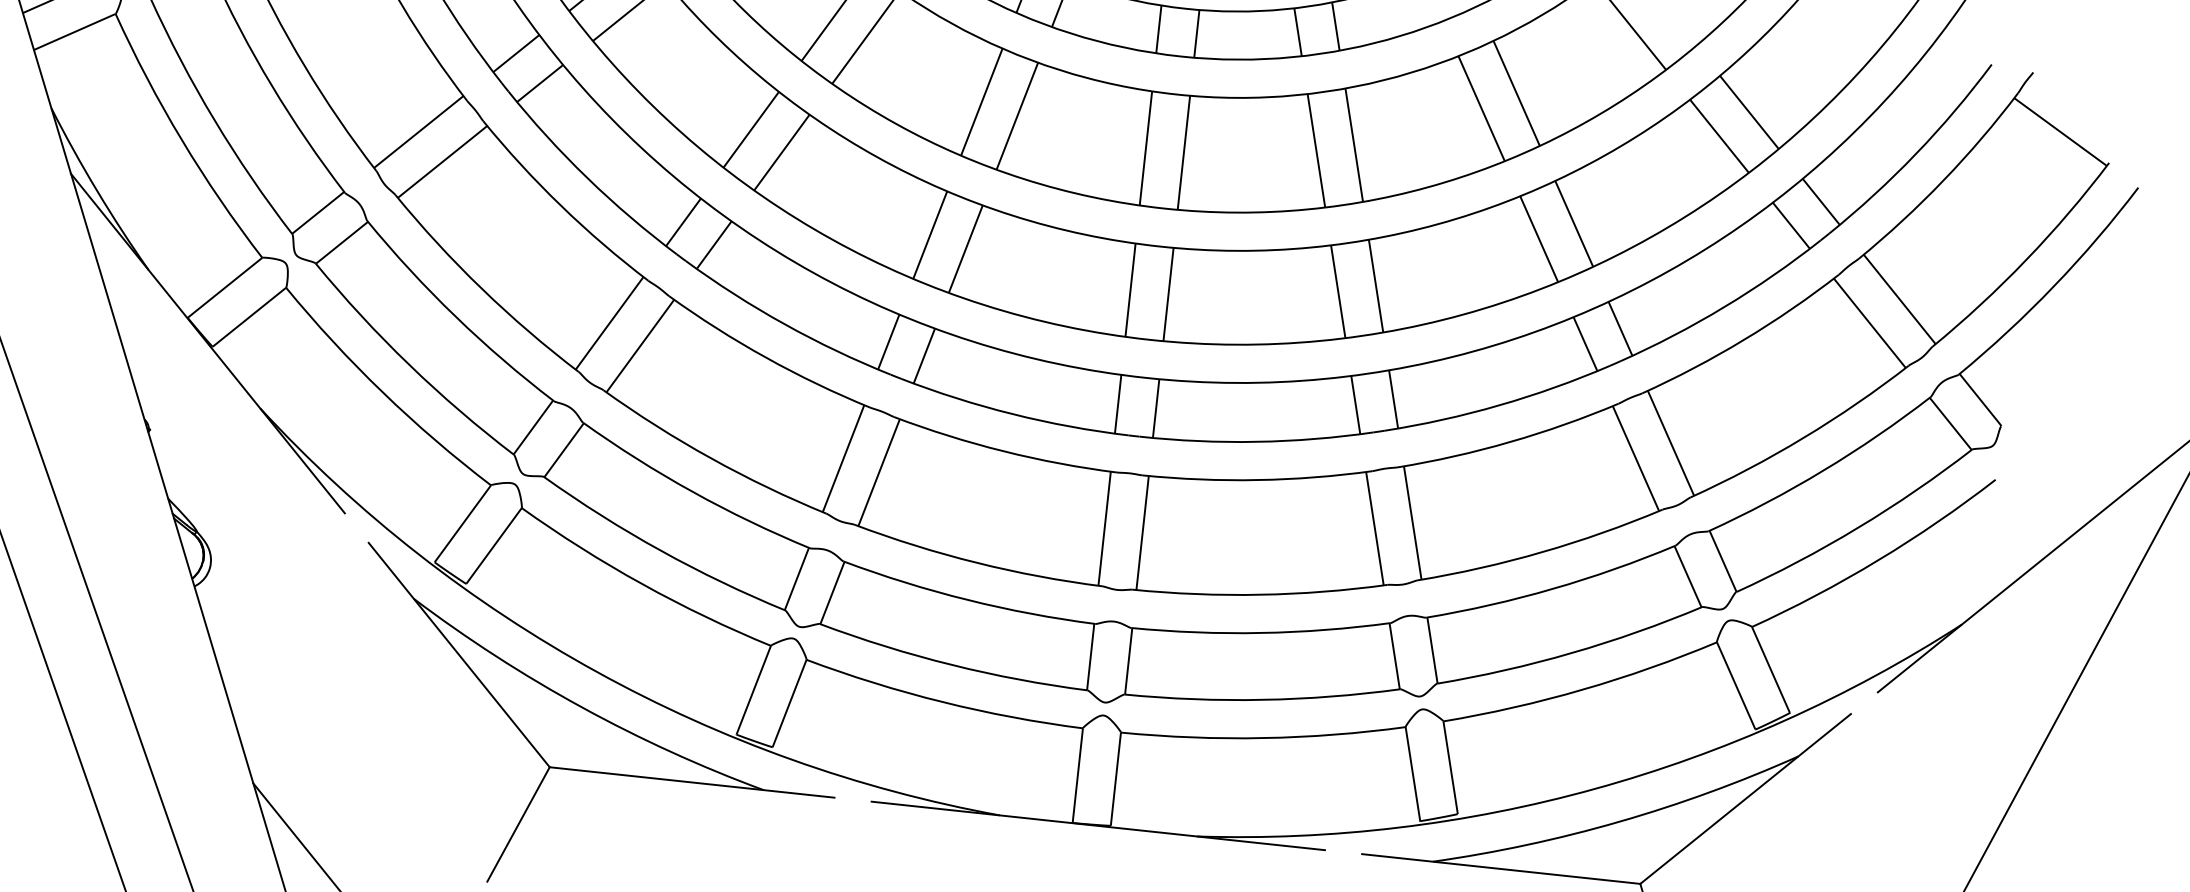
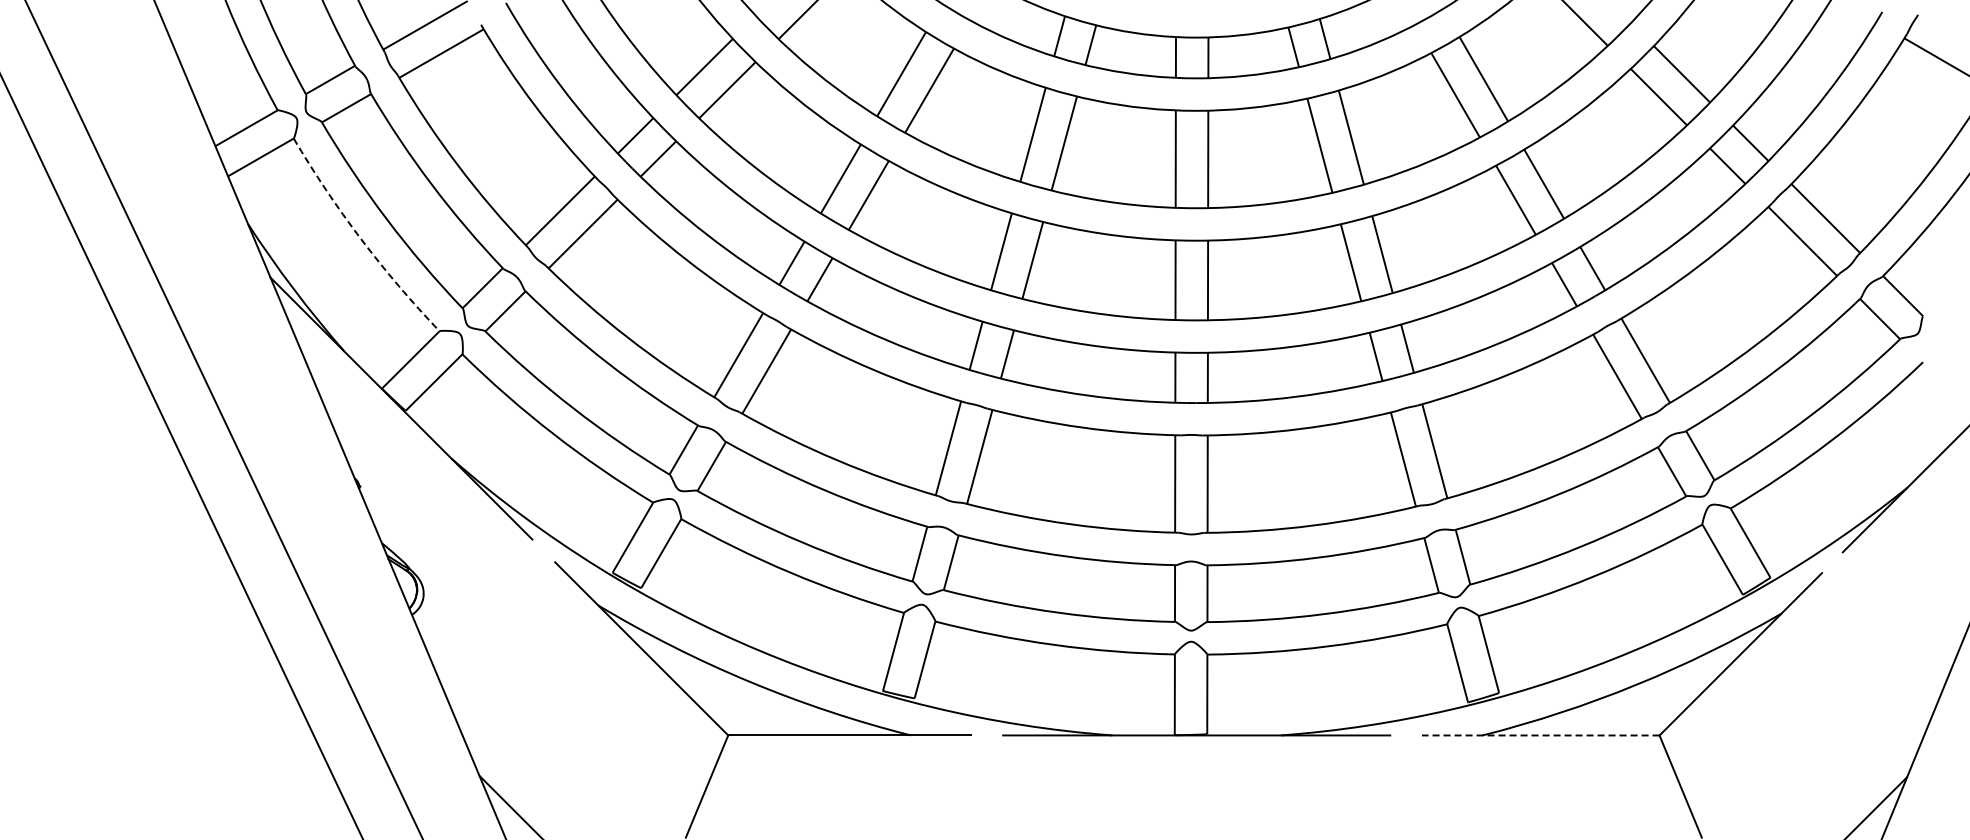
arc: (182, 140) -> (361, 239), solid -> dashed
line: (1500, 869) -> (1540, 735), solid -> dashed

